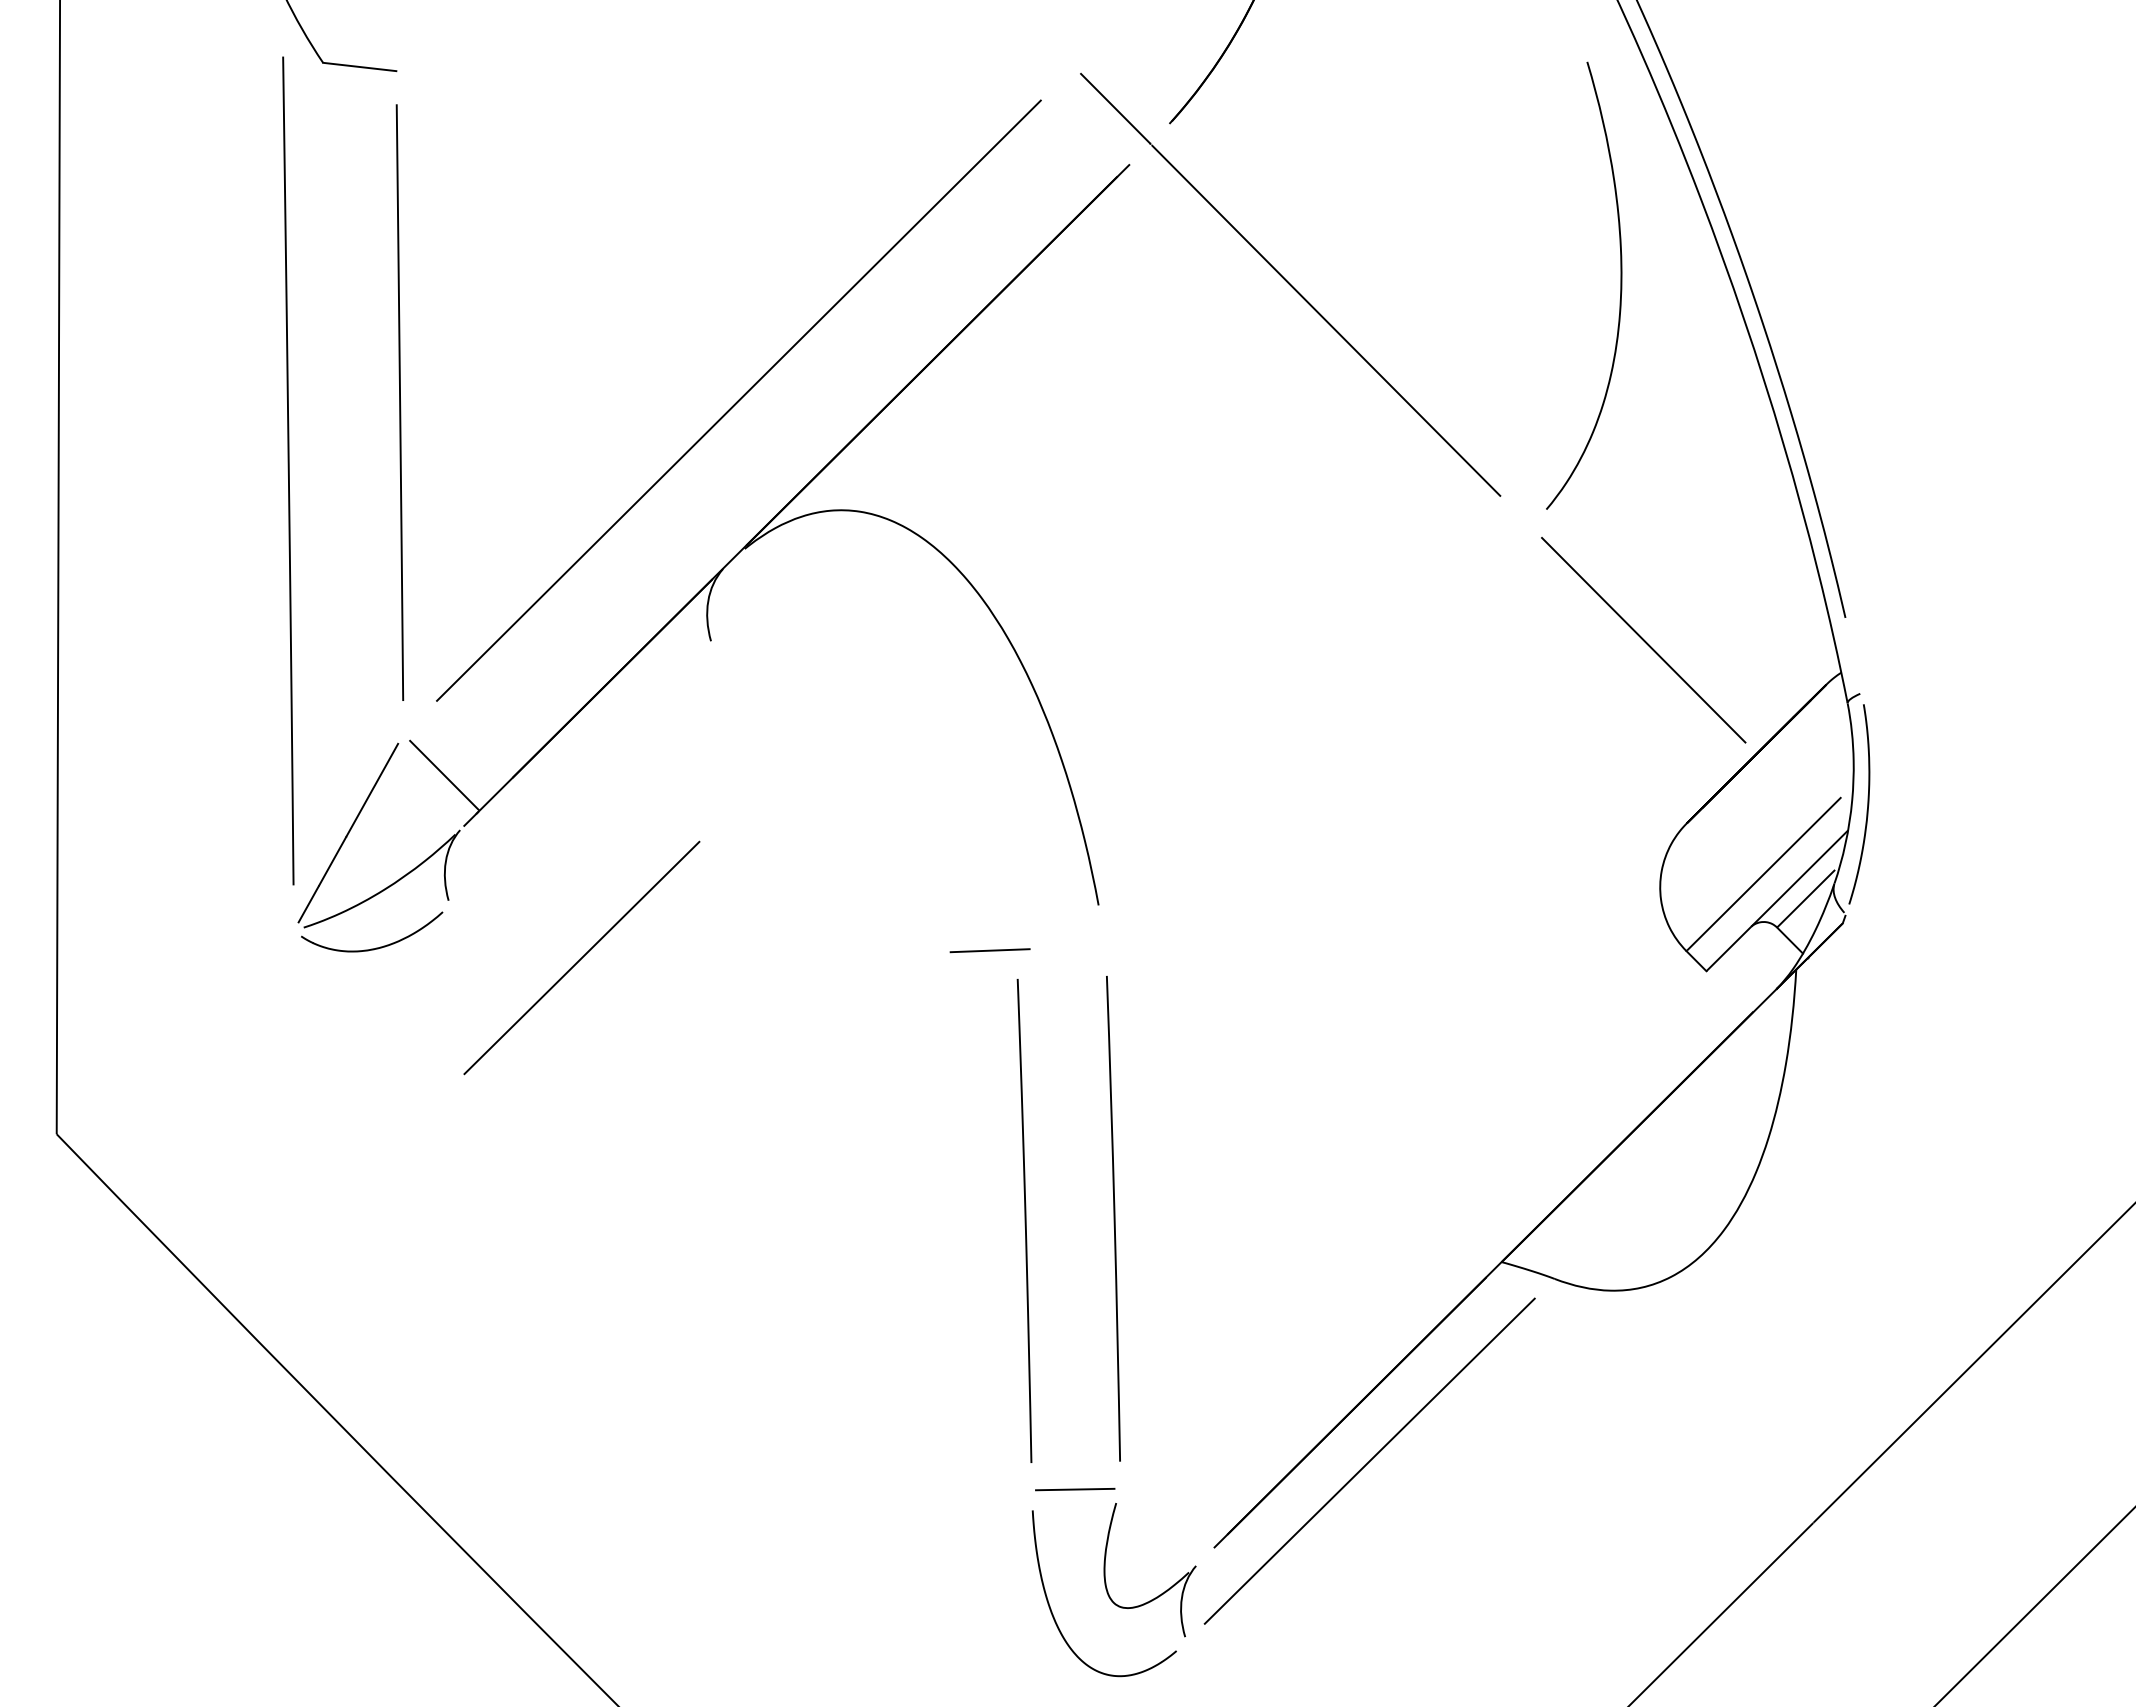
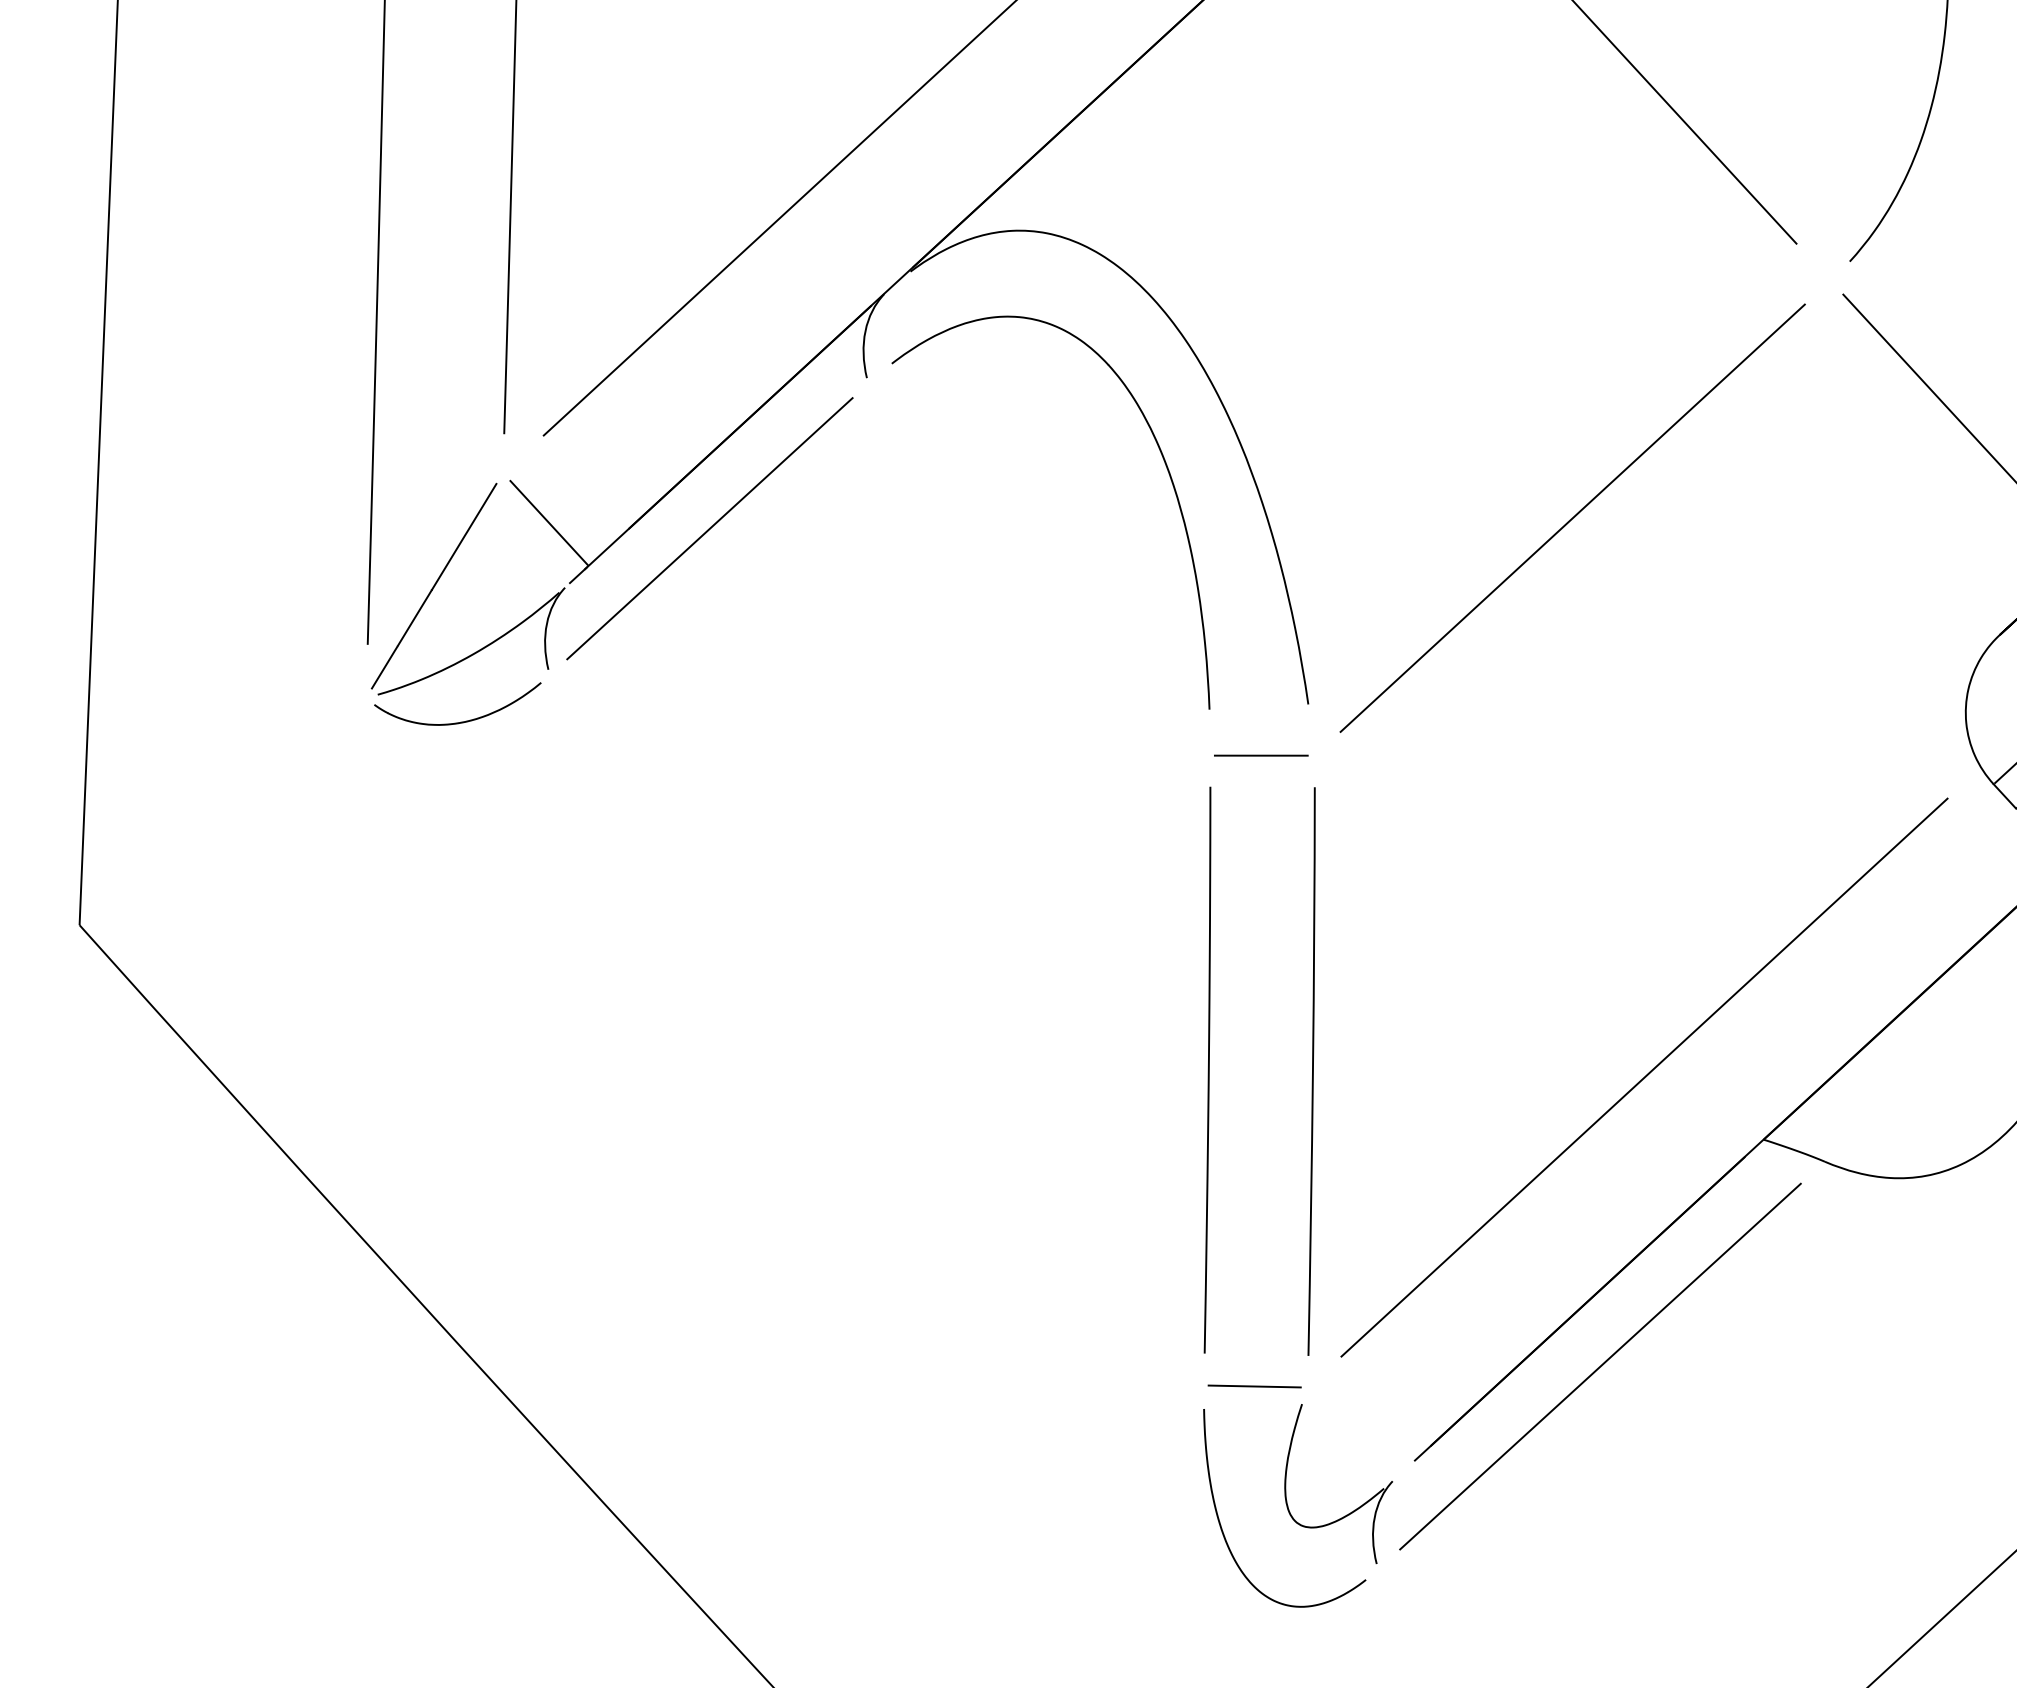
curve: (968, 706) -> (1165, 465), added
line: (1318, 737) -> (1572, 517), added
line: (989, 950) -> (1260, 755), moved
line: (581, 957) -> (709, 528), moved
line: (1397, 1212) -> (1644, 1076), added

